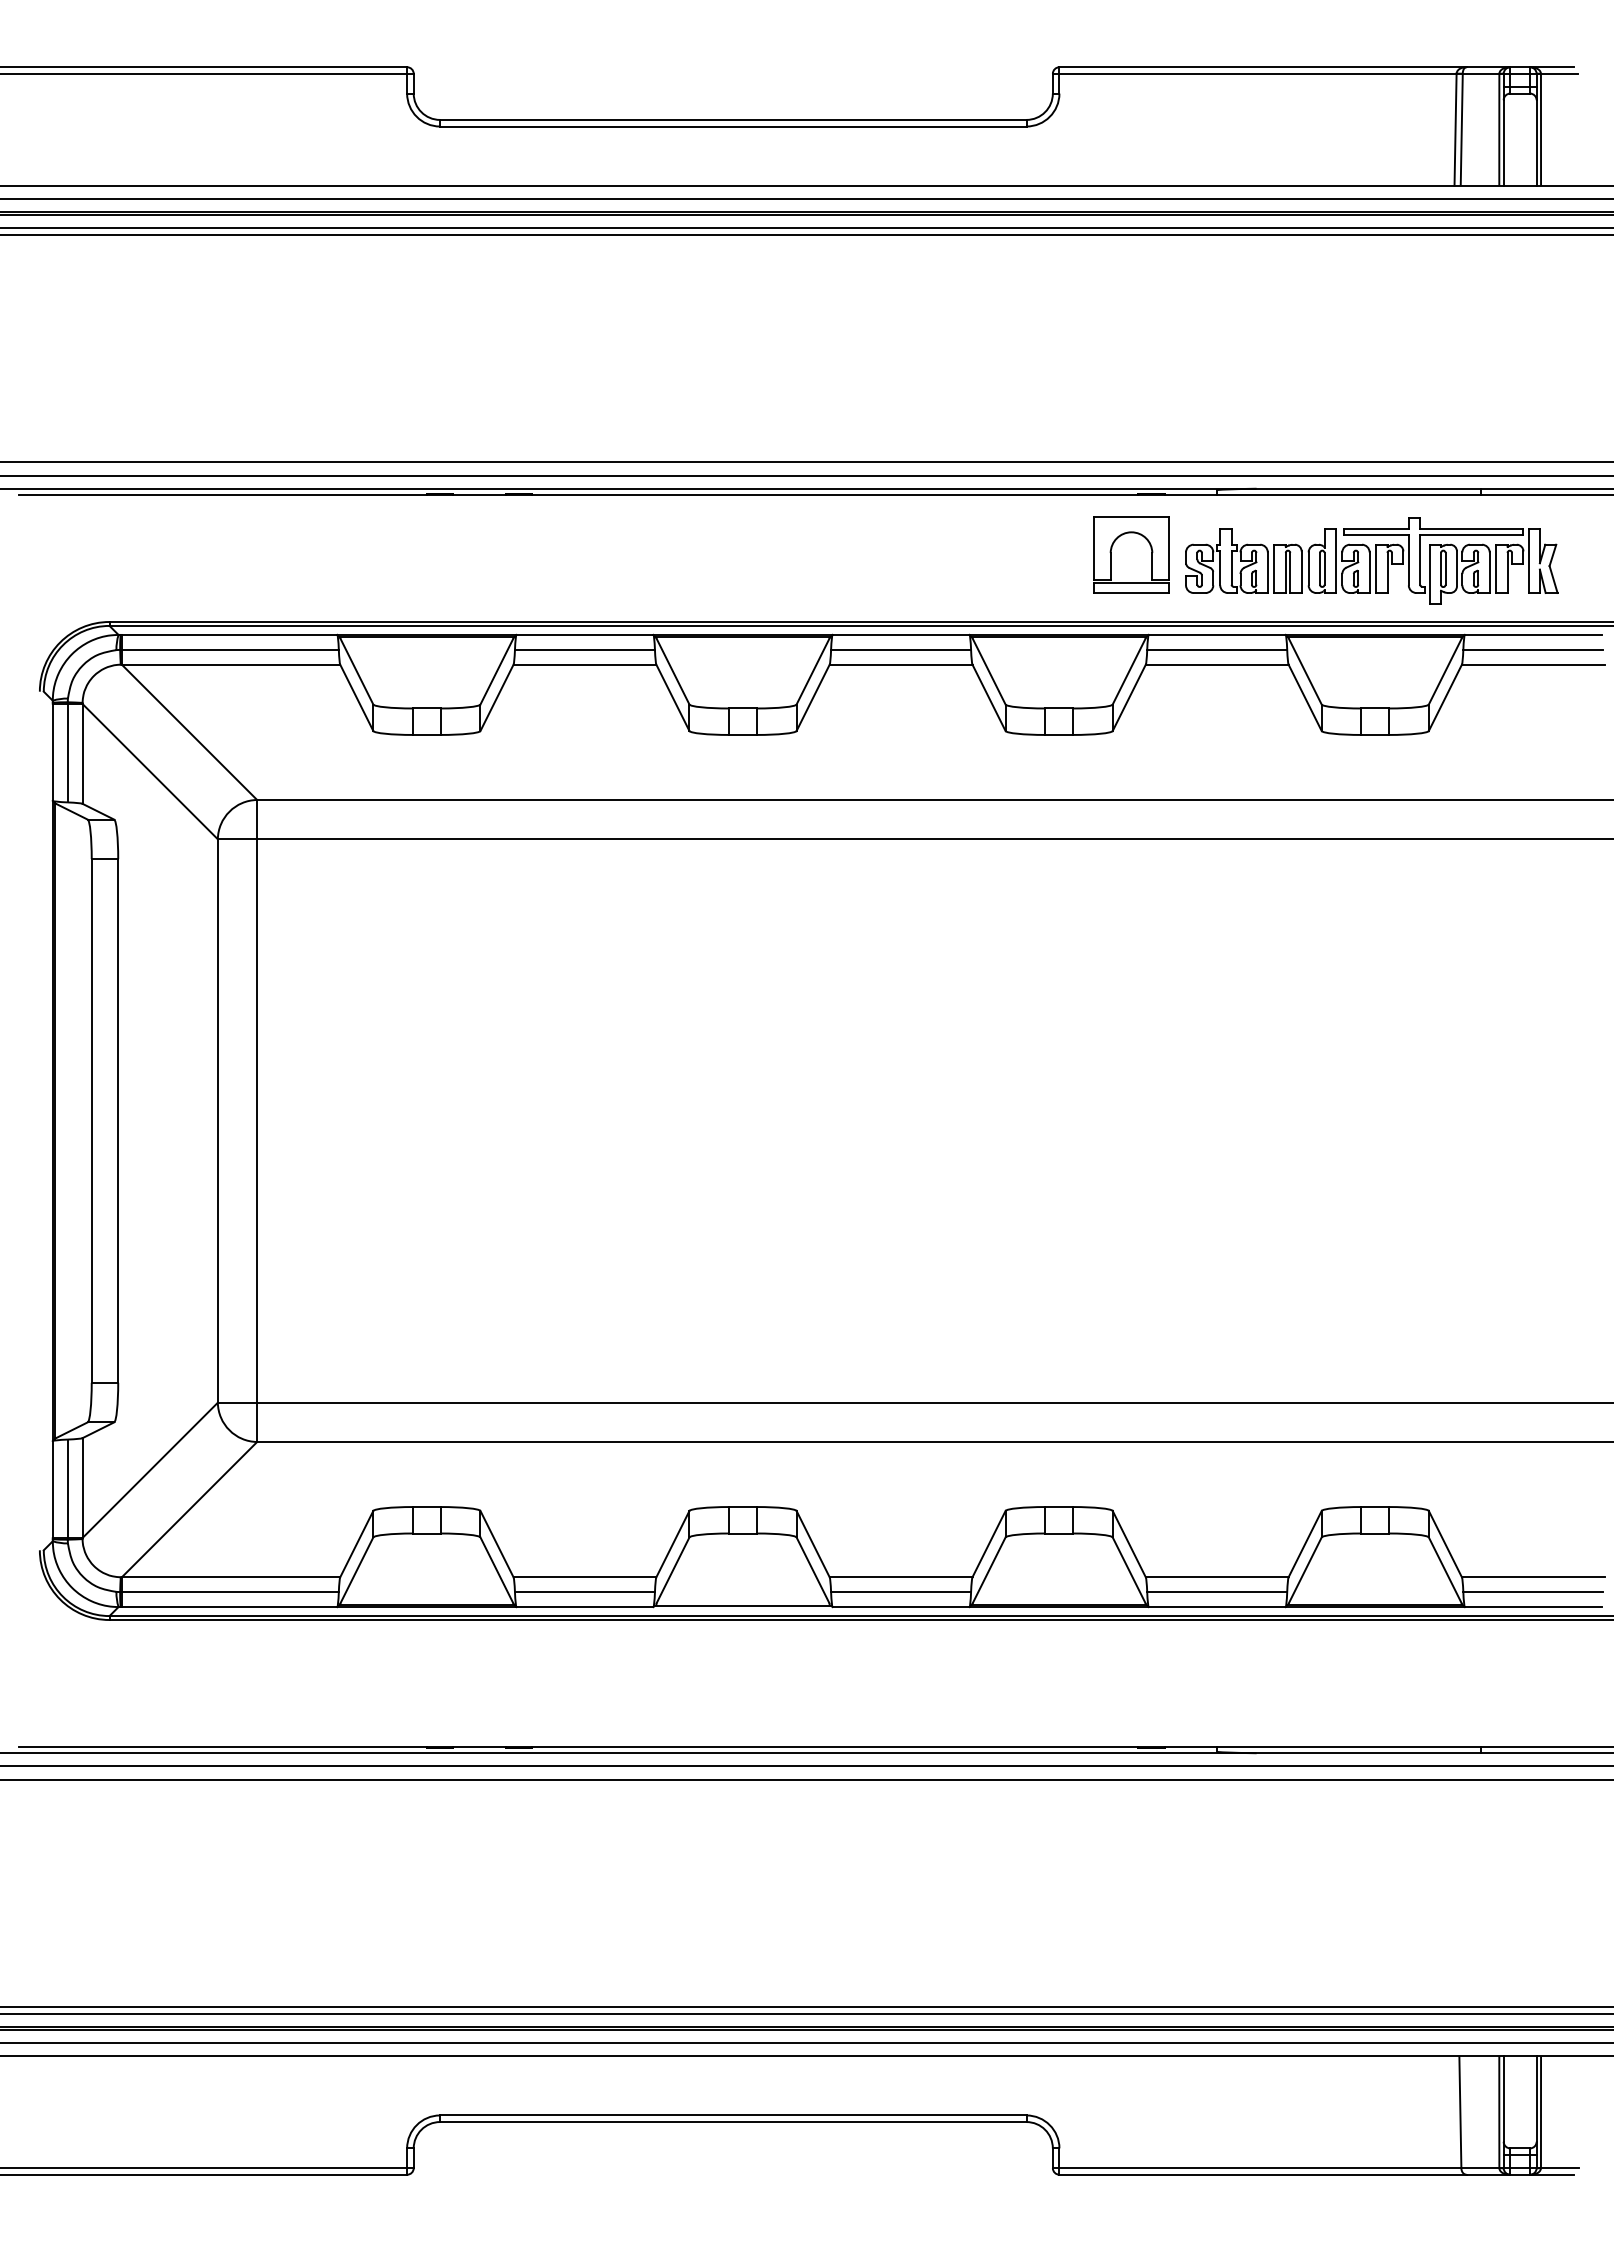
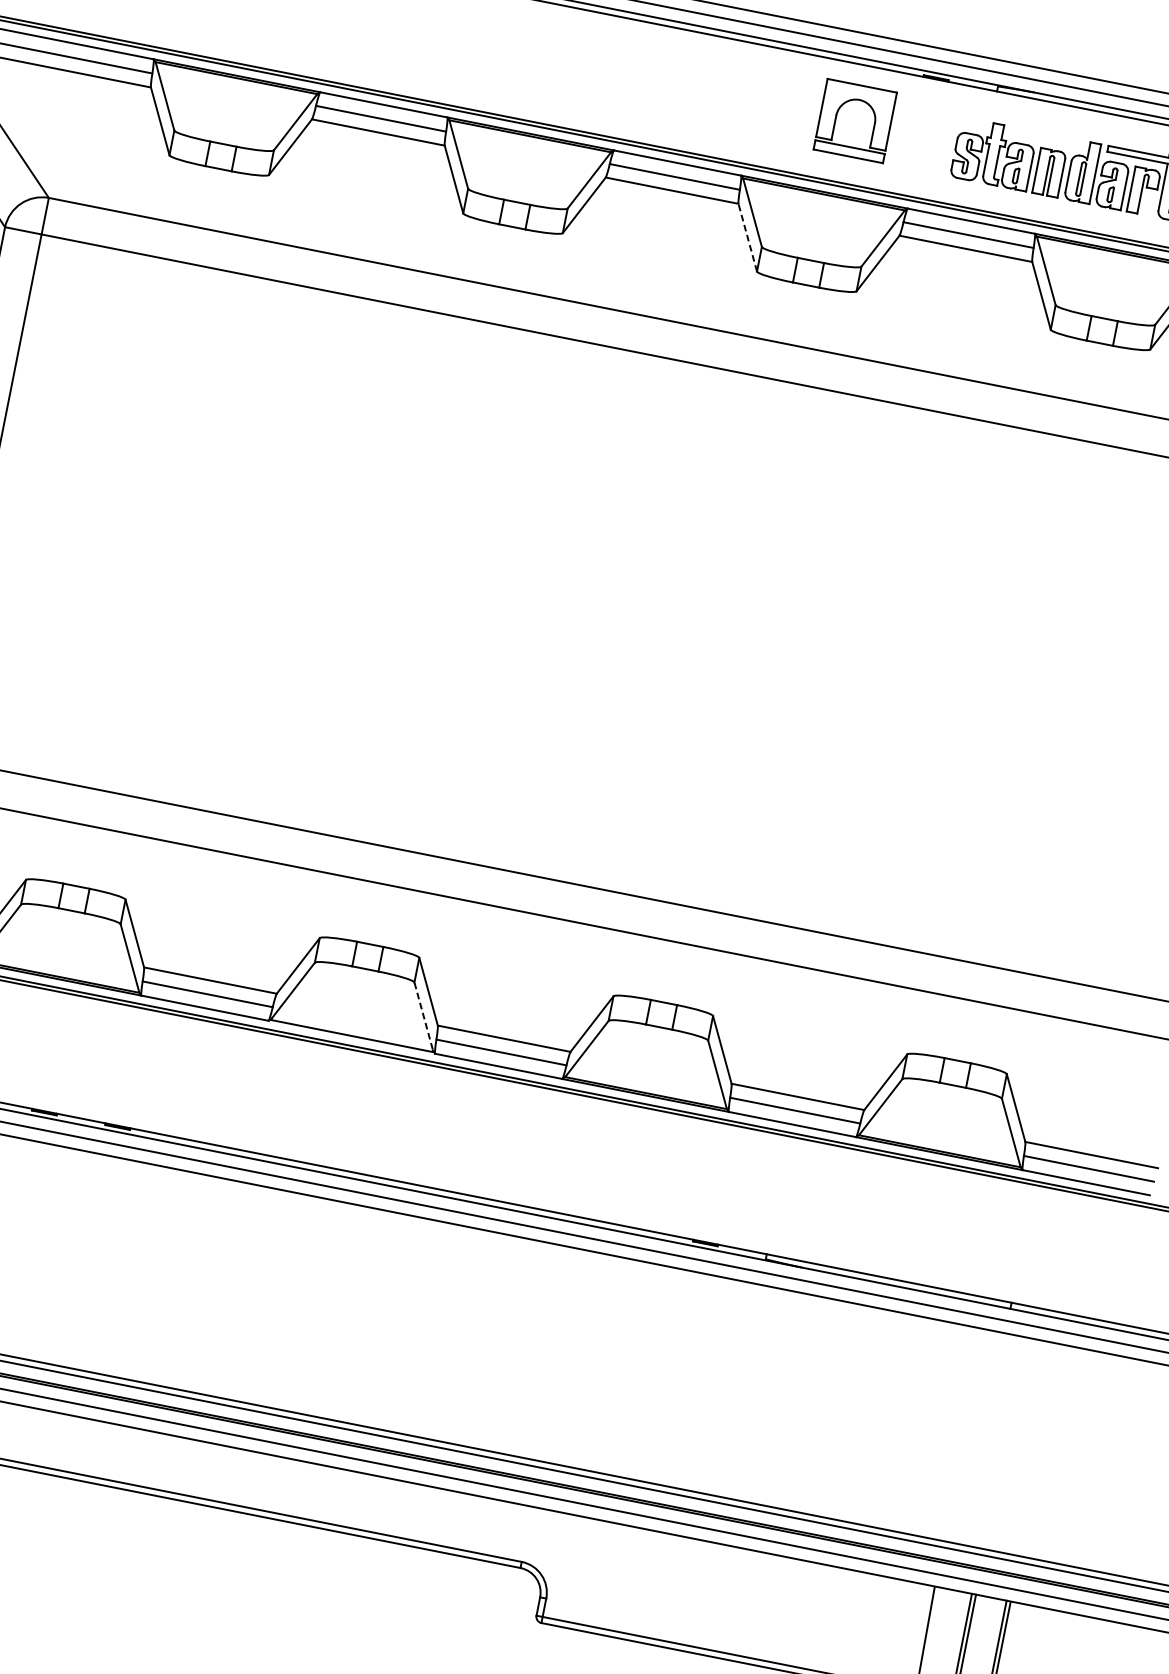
part: (1112, 548) -> (838, 111), moved
line: (988, 697) -> (747, 237), solid -> dashed
line: (812, 1570) -> (423, 1016), solid -> dashed

